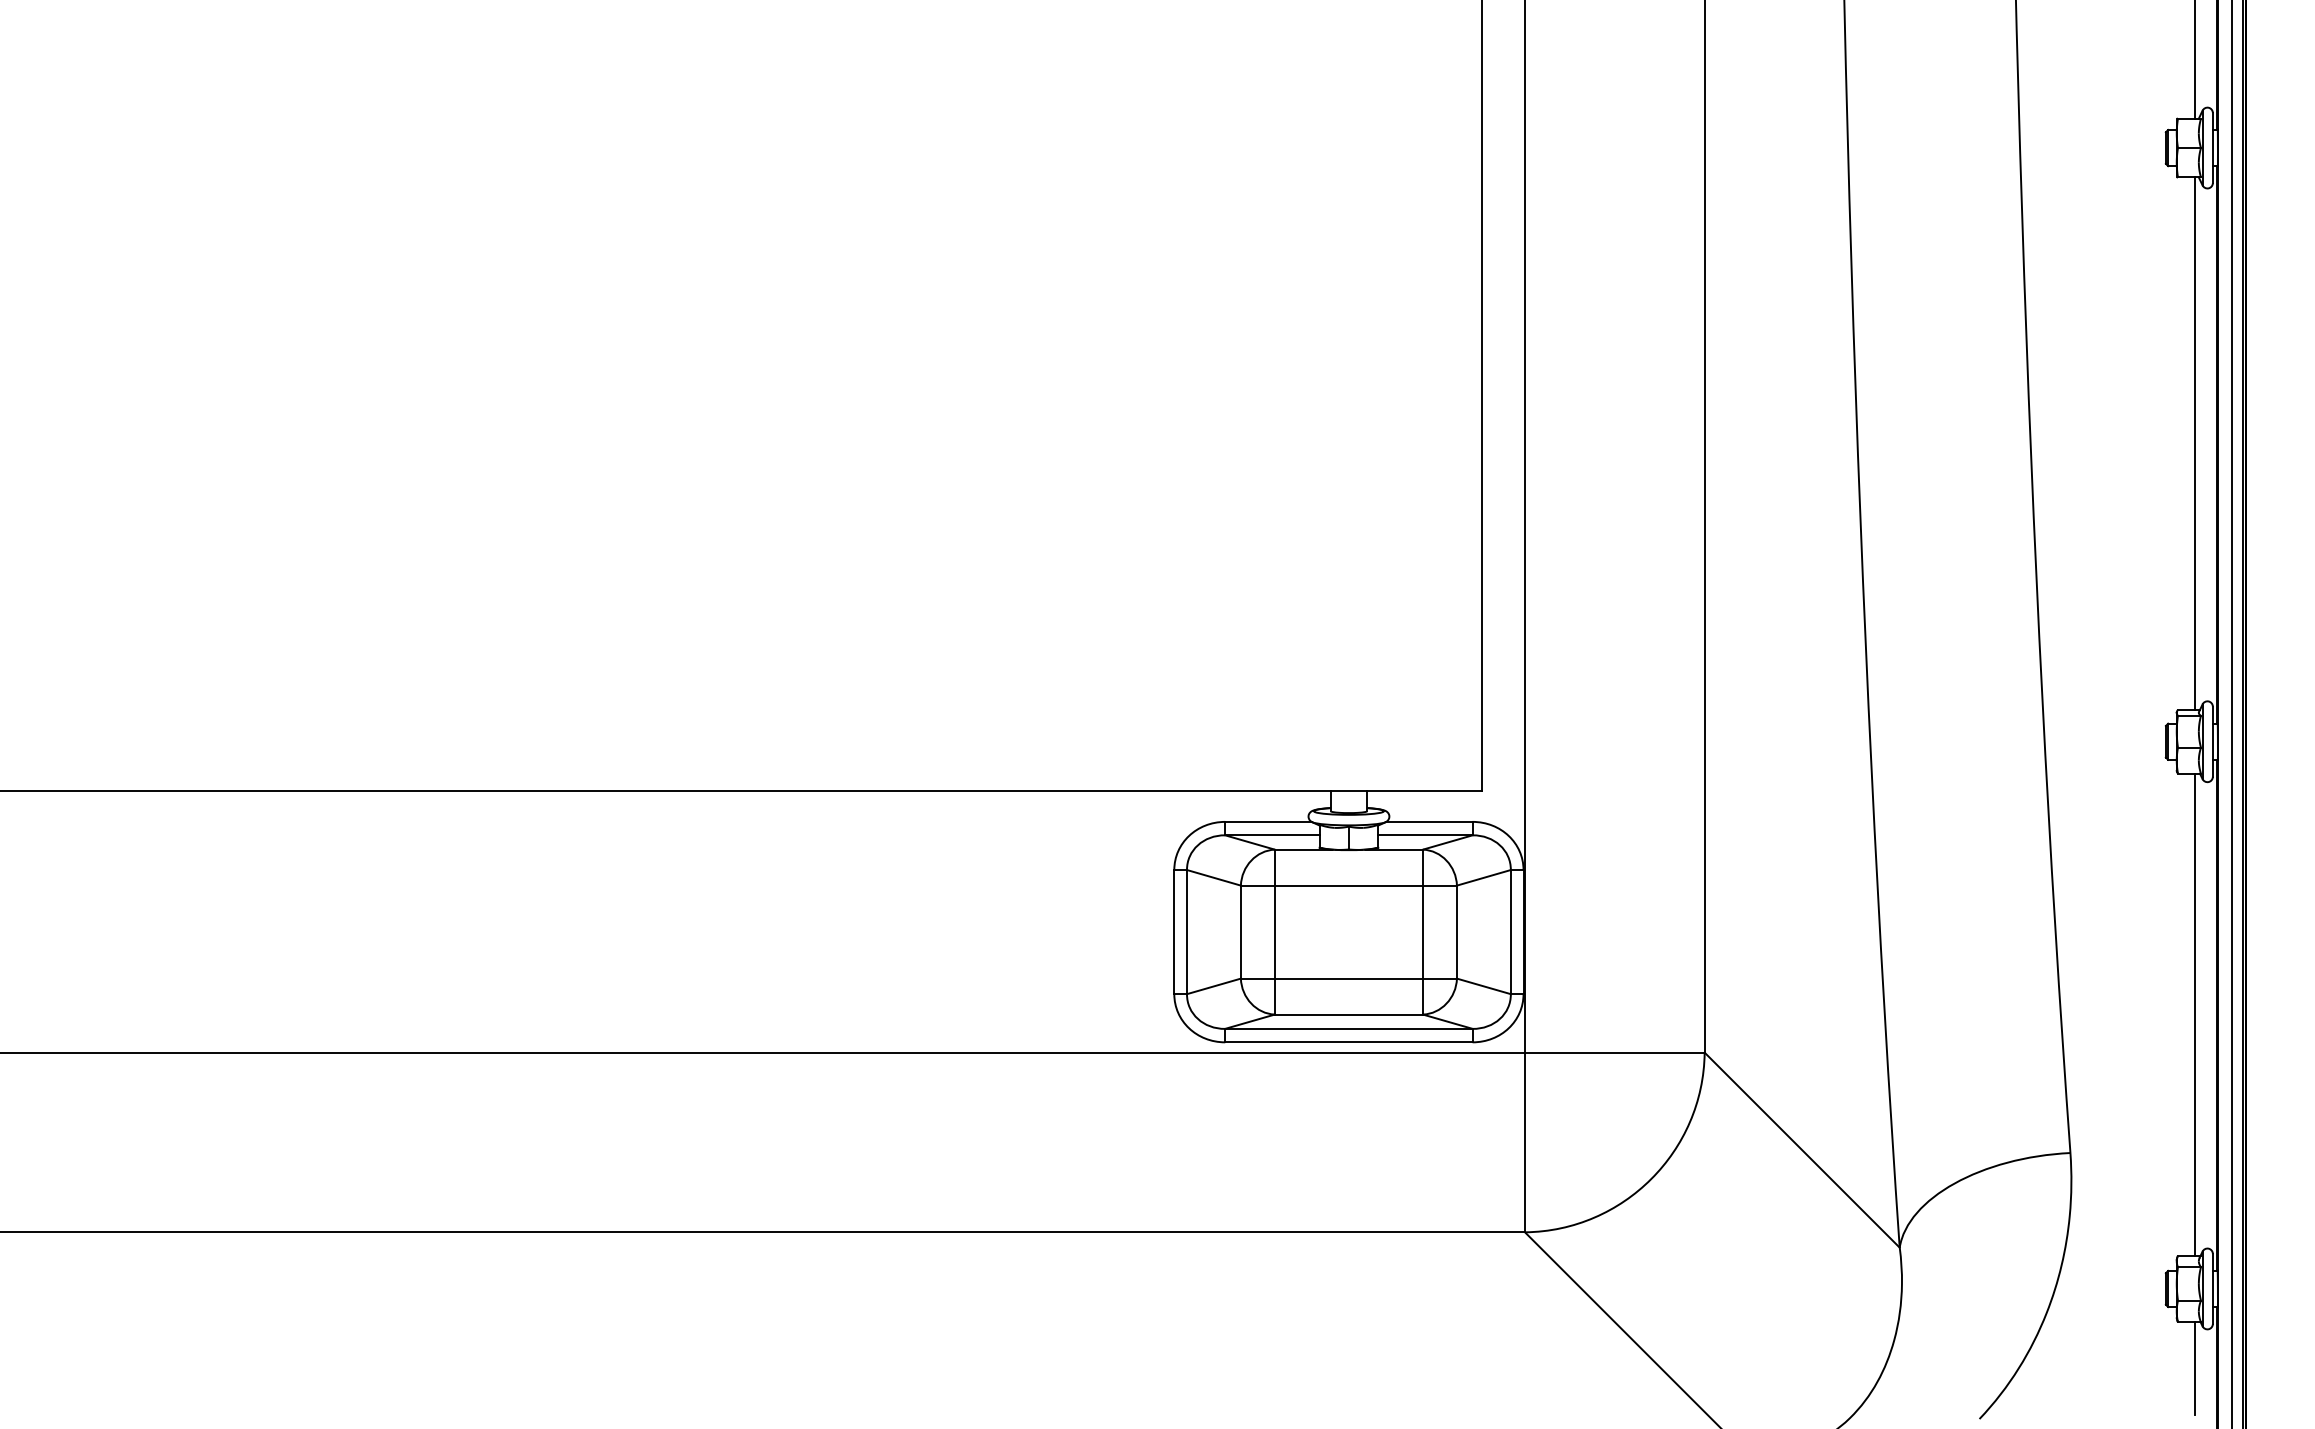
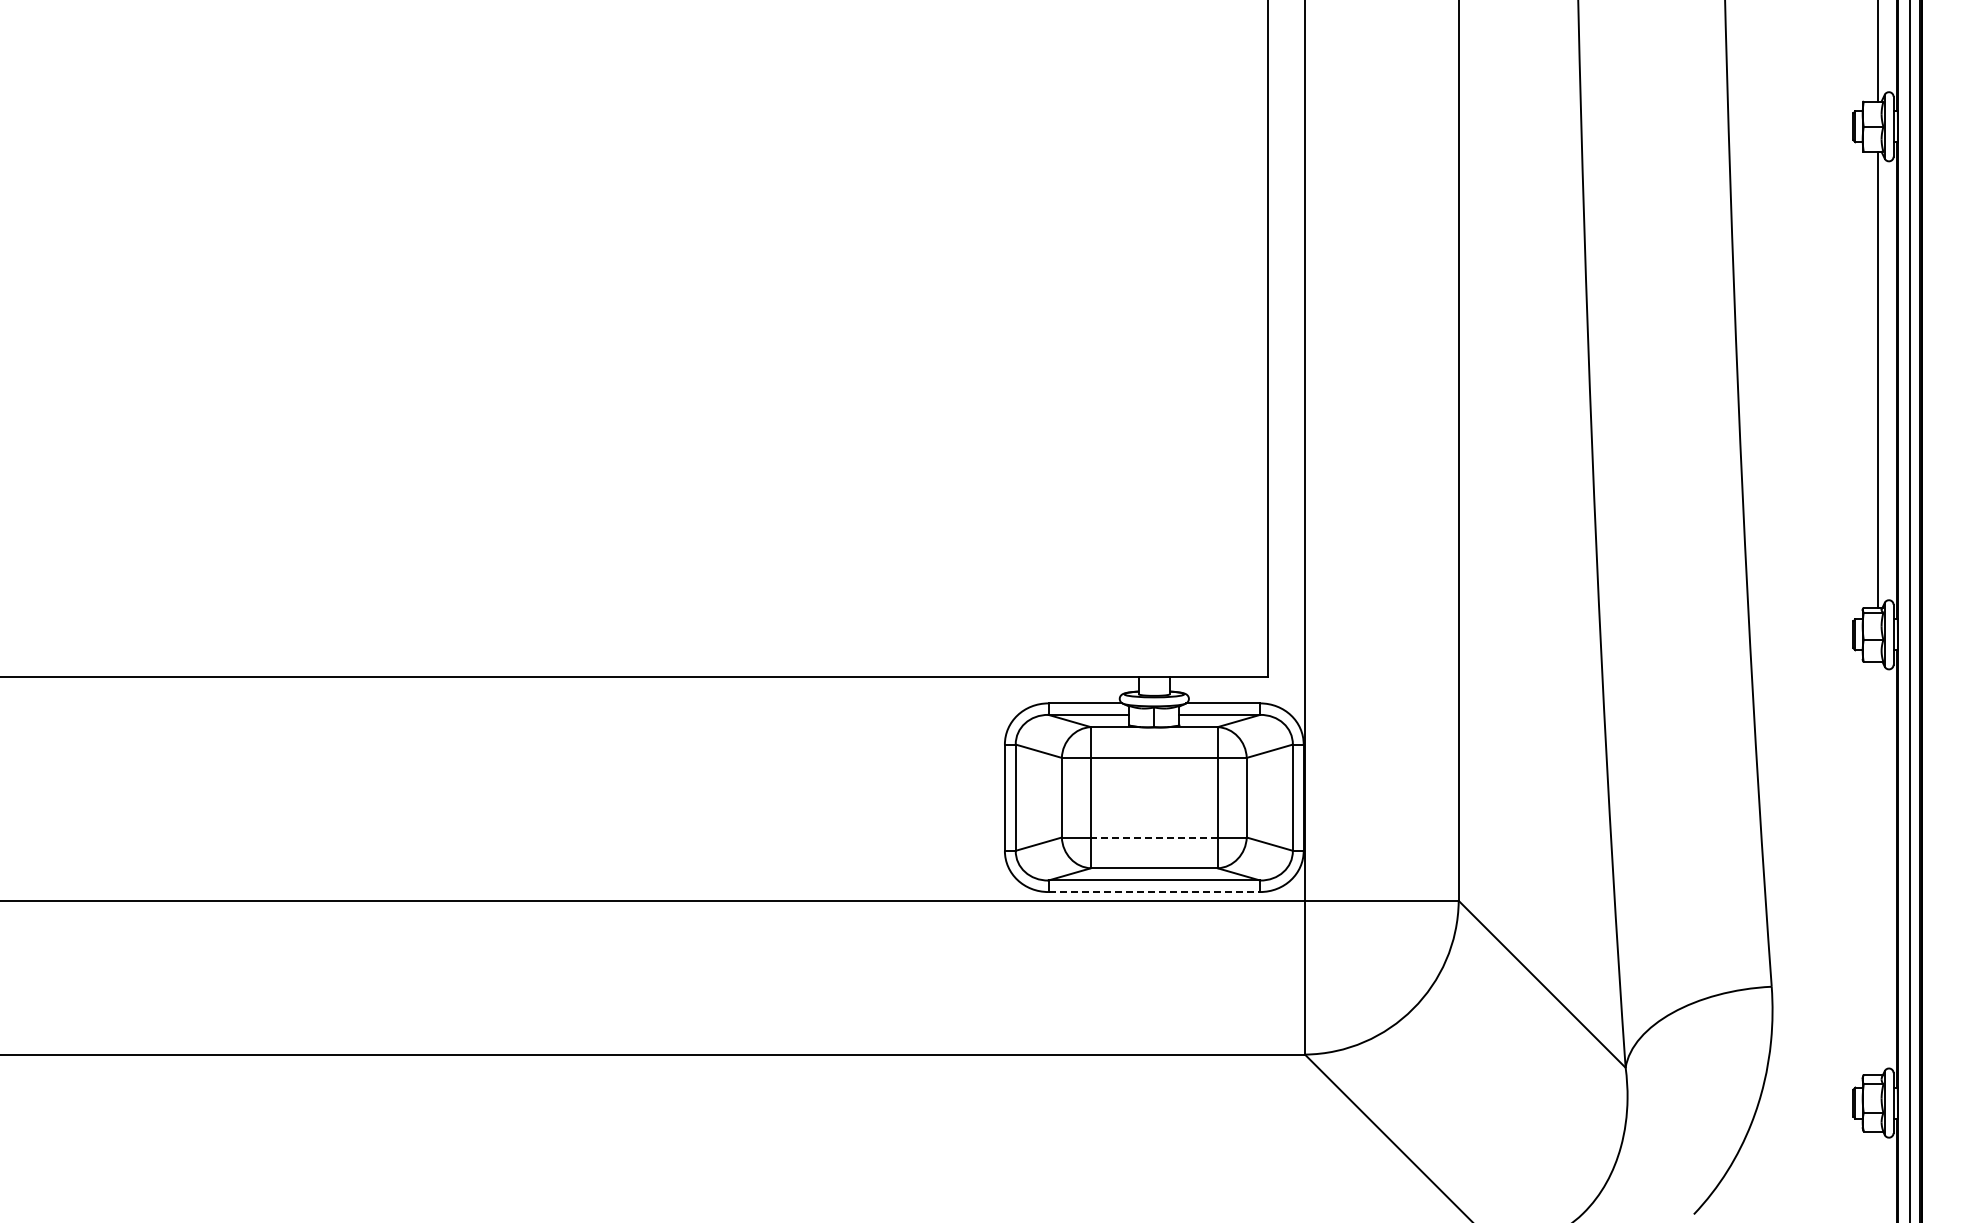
line: (1347, 978) -> (1153, 837), solid -> dashed
line: (2194, 1014) -> (1877, 868), removed
line: (1349, 1042) -> (1154, 892), solid -> dashed
line: (2194, 1367) -> (1877, 1170), removed

